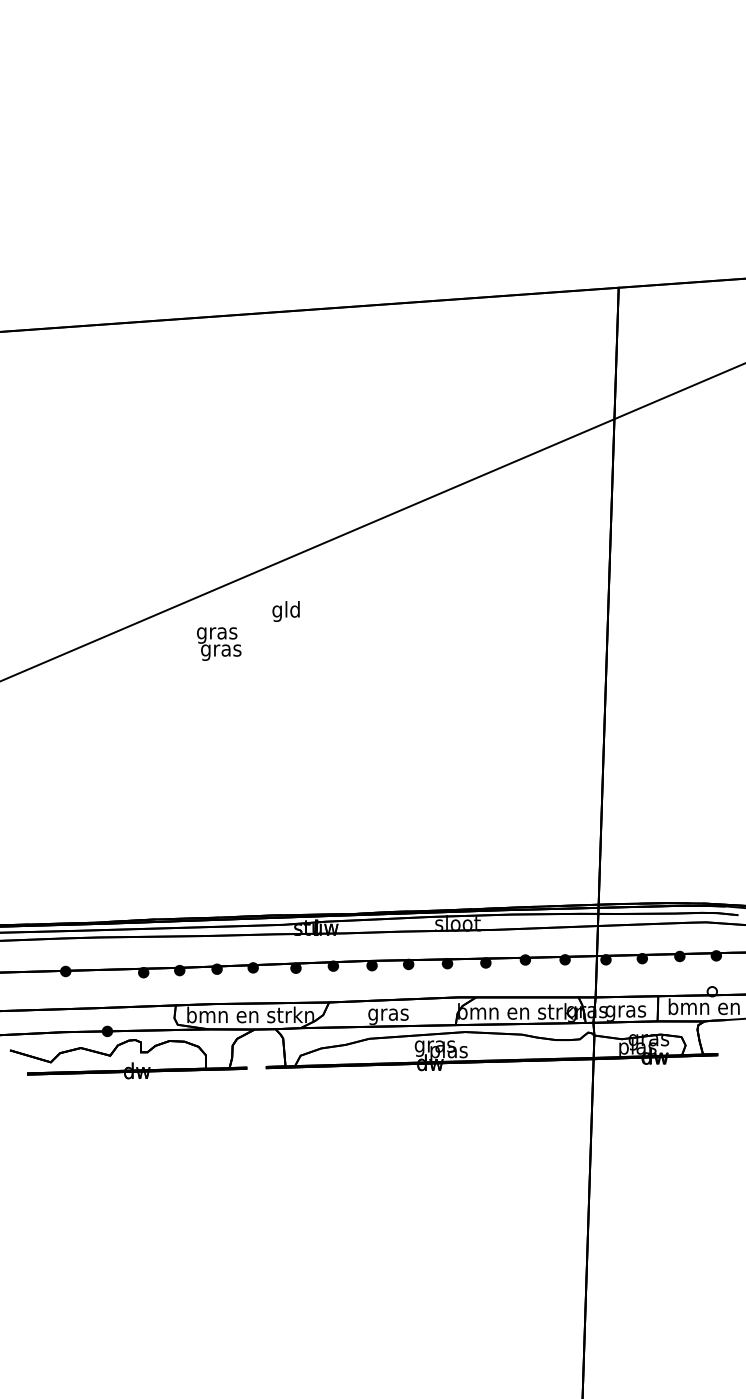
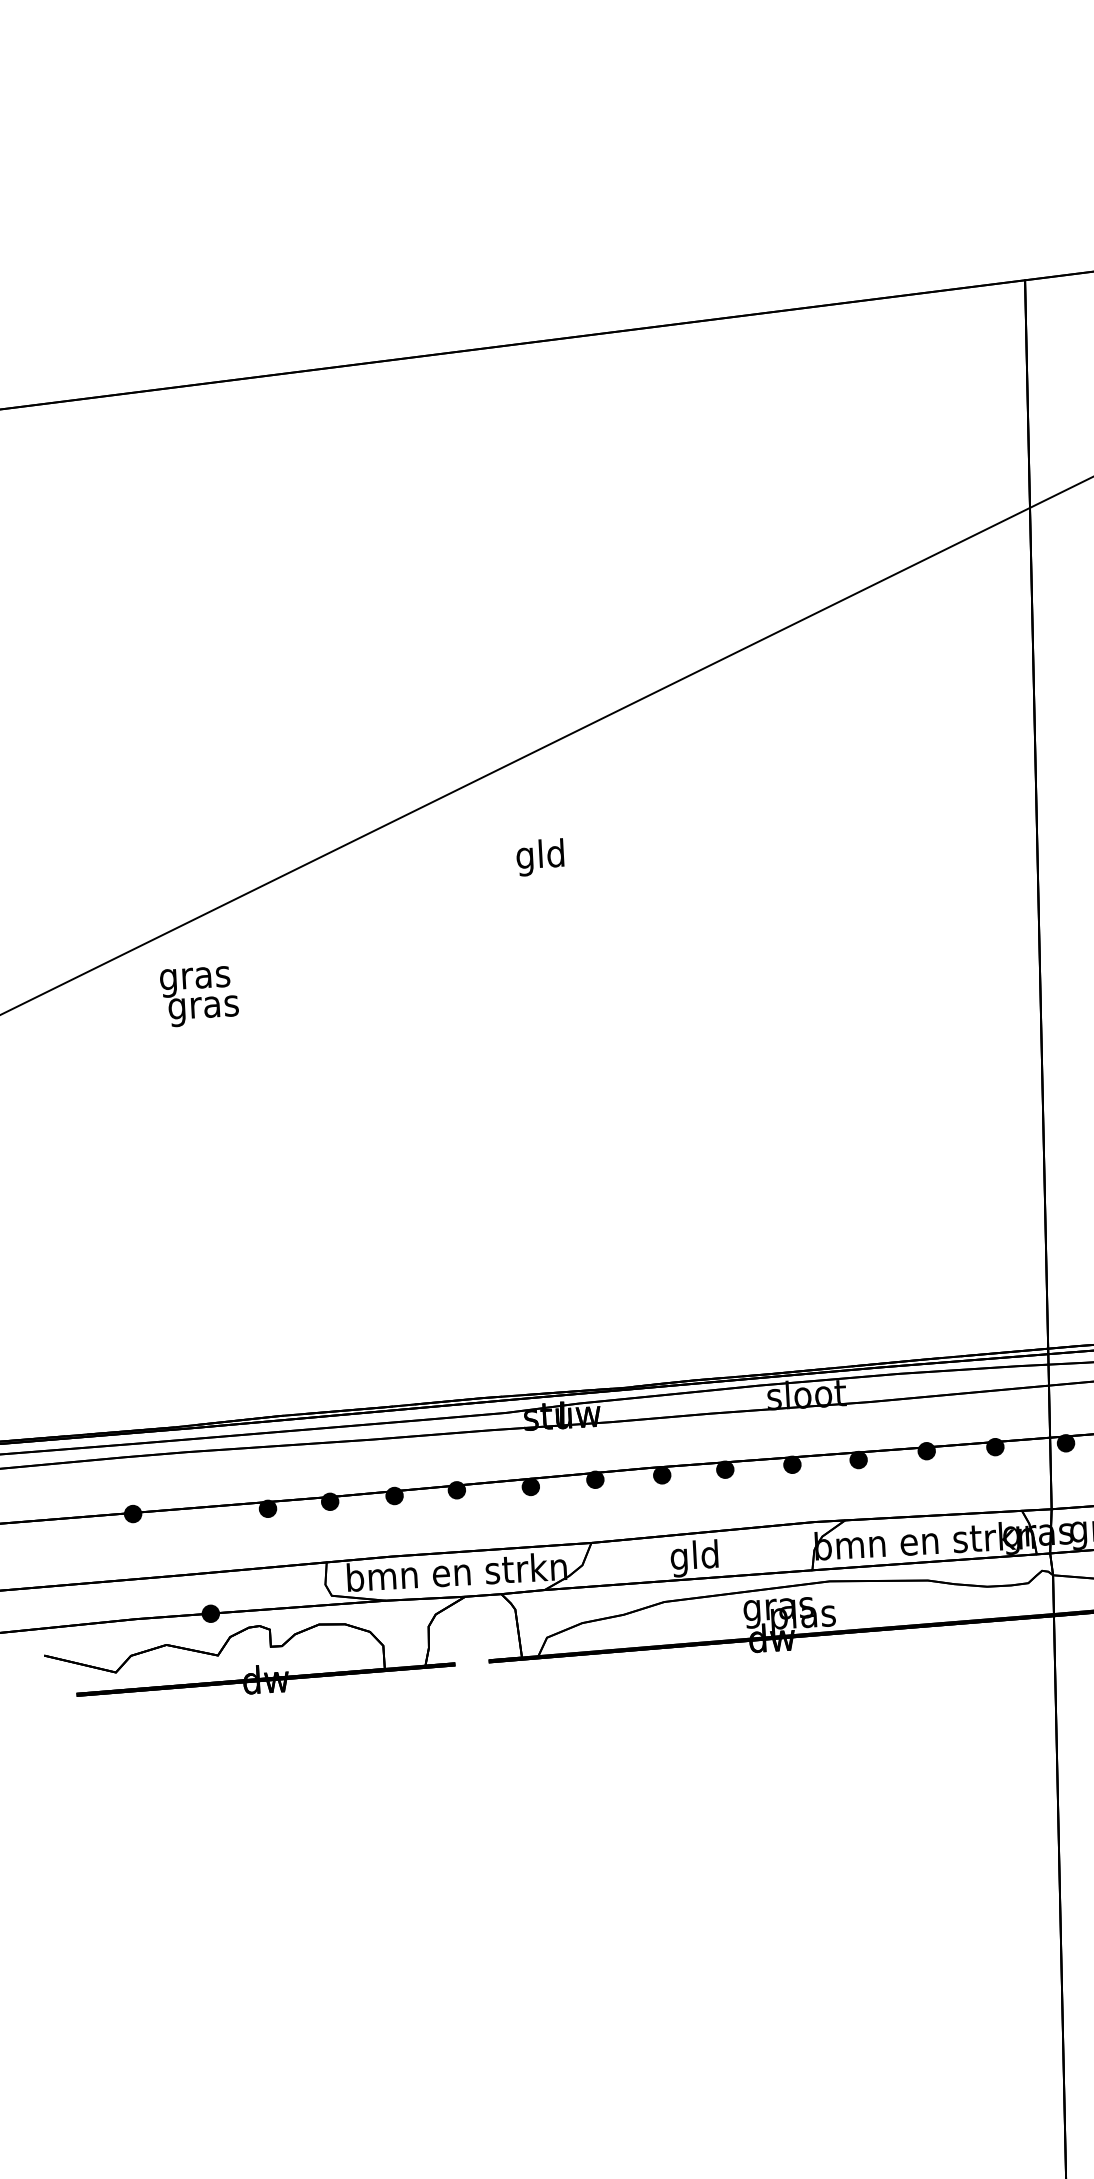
text: (285, 611) -> (539, 857), moved
text: (219, 643) -> (199, 995), moved
text: (388, 1014) -> (695, 1558), gras -> gld

